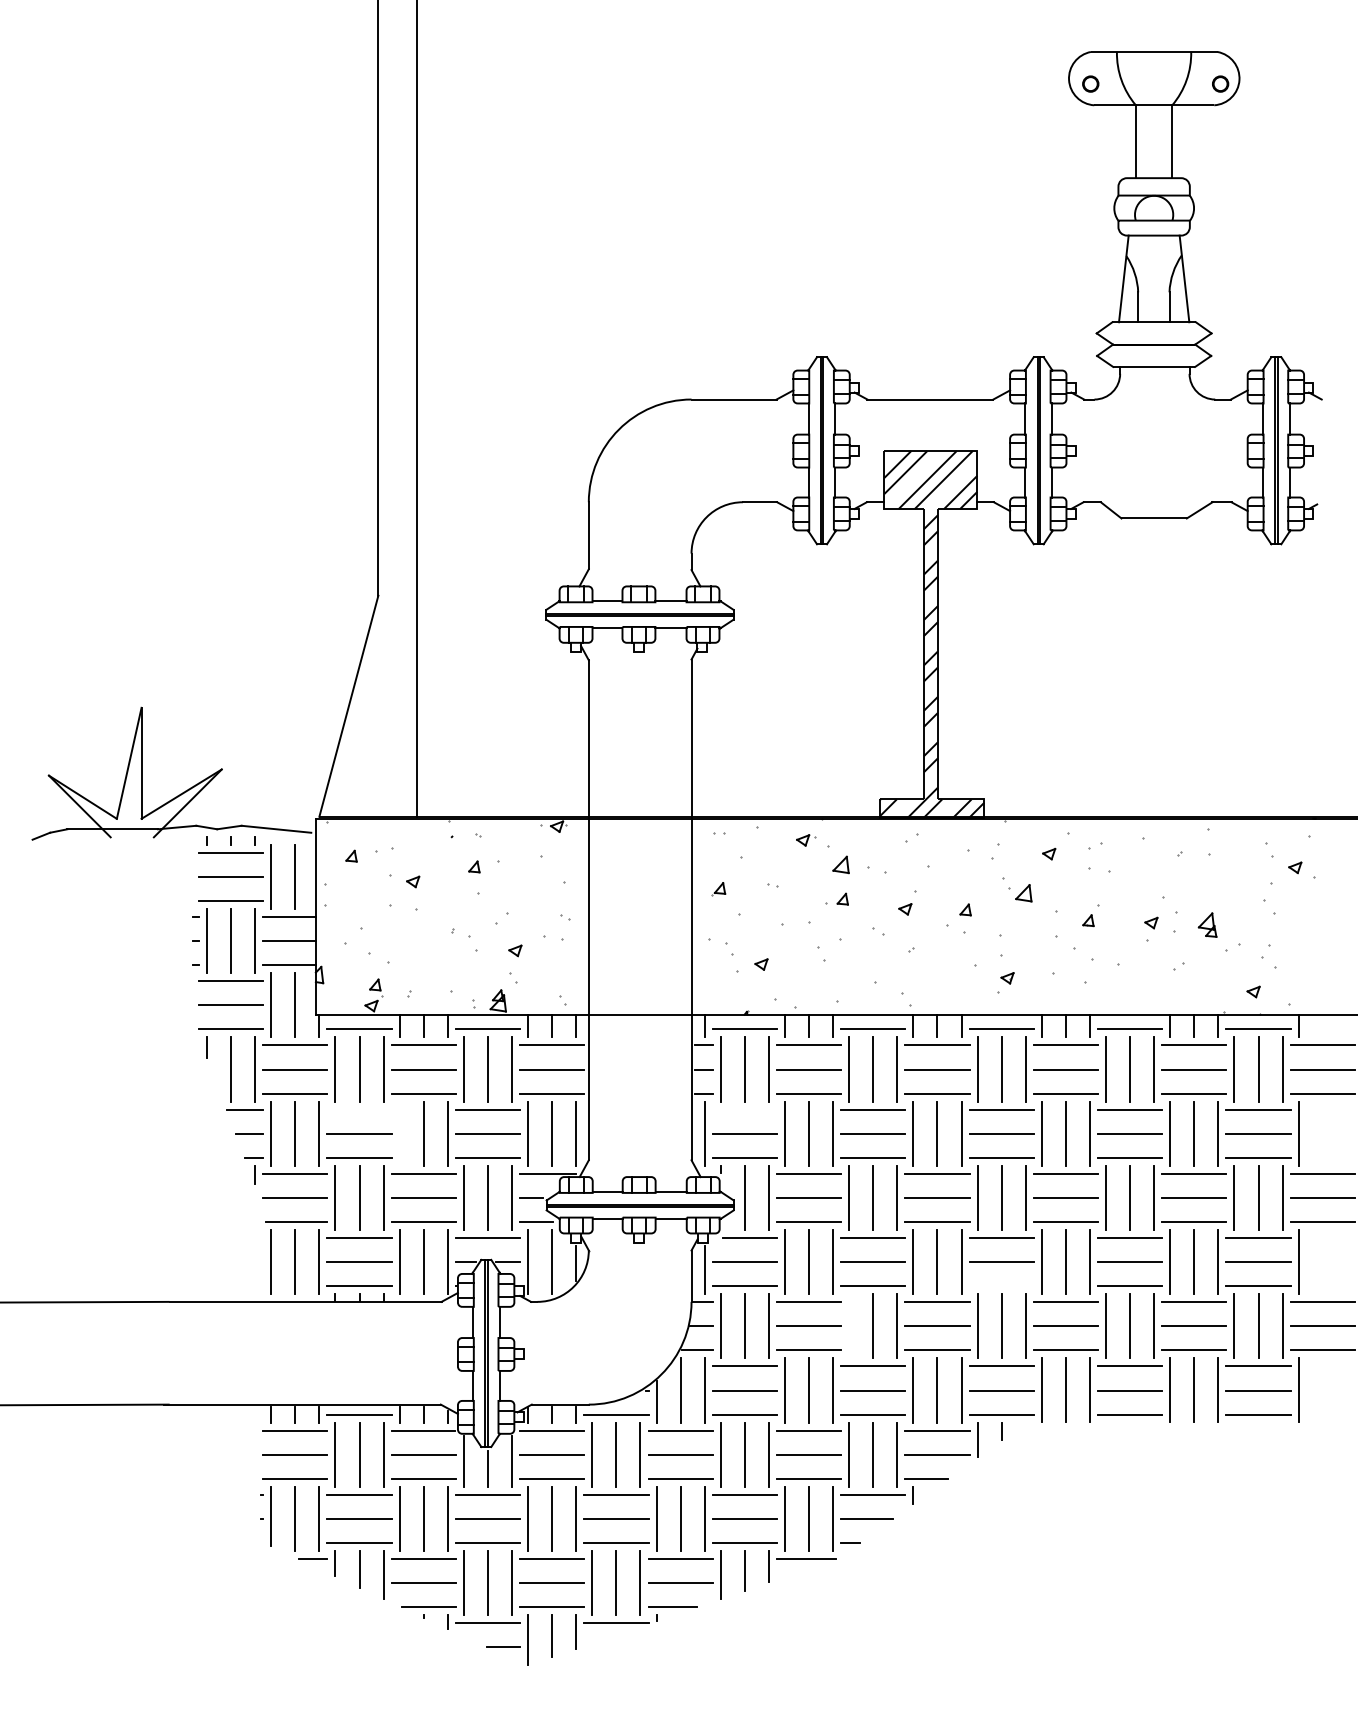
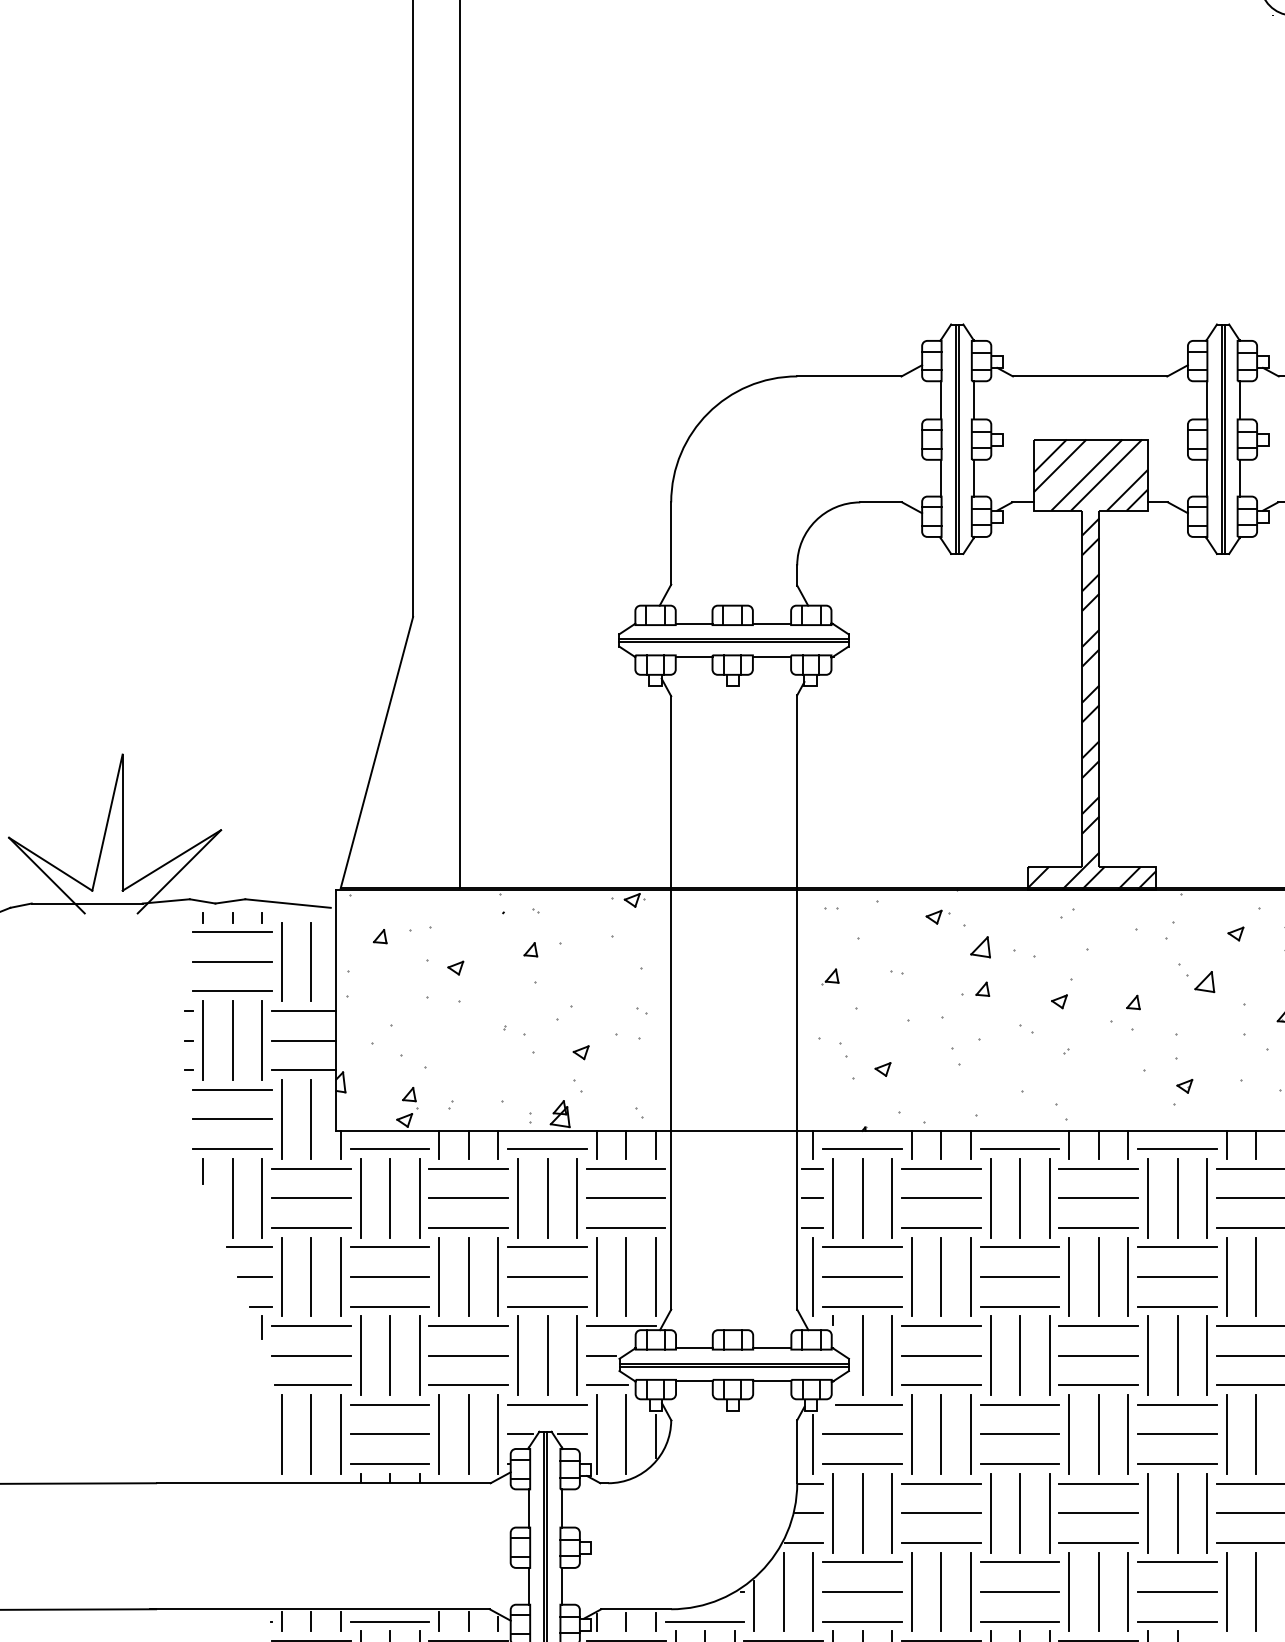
line: (359, 1109) -> (389, 1247), added
line: (744, 1109) -> (862, 1247), added
line: (399, 1133) -> (439, 1276), added
line: (1001, 1286) -> (1177, 1464), added
line: (849, 1326) -> (990, 1513), added

